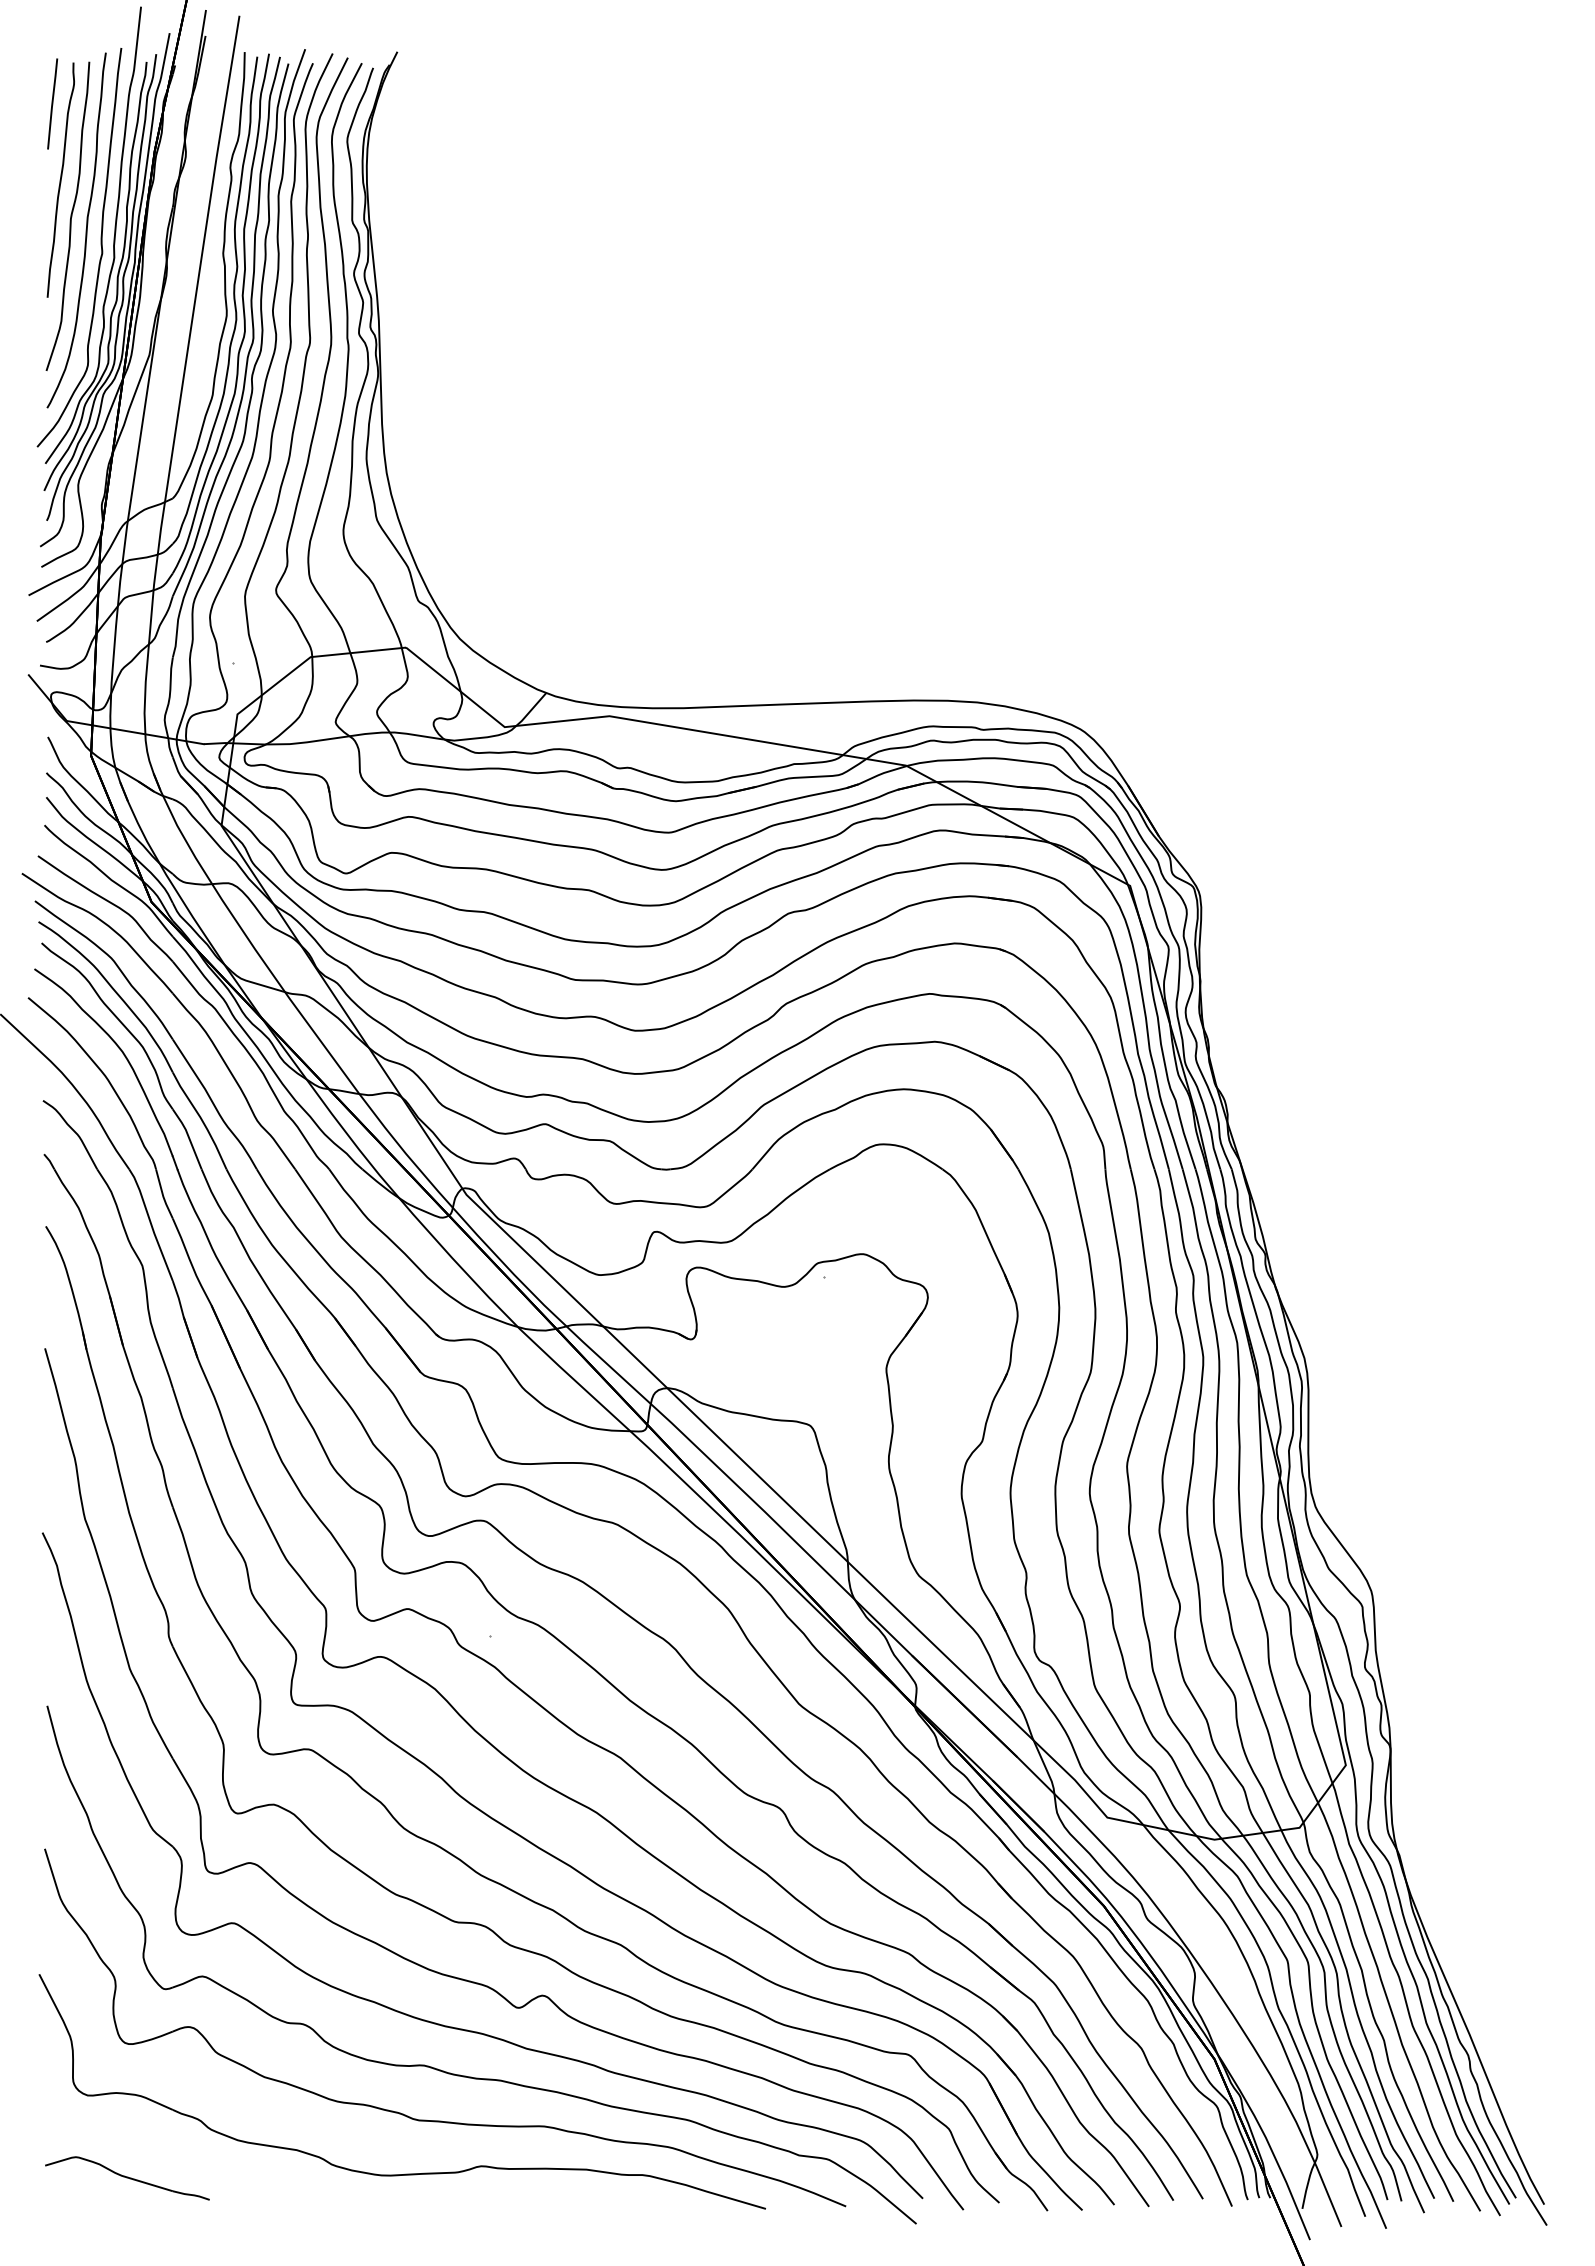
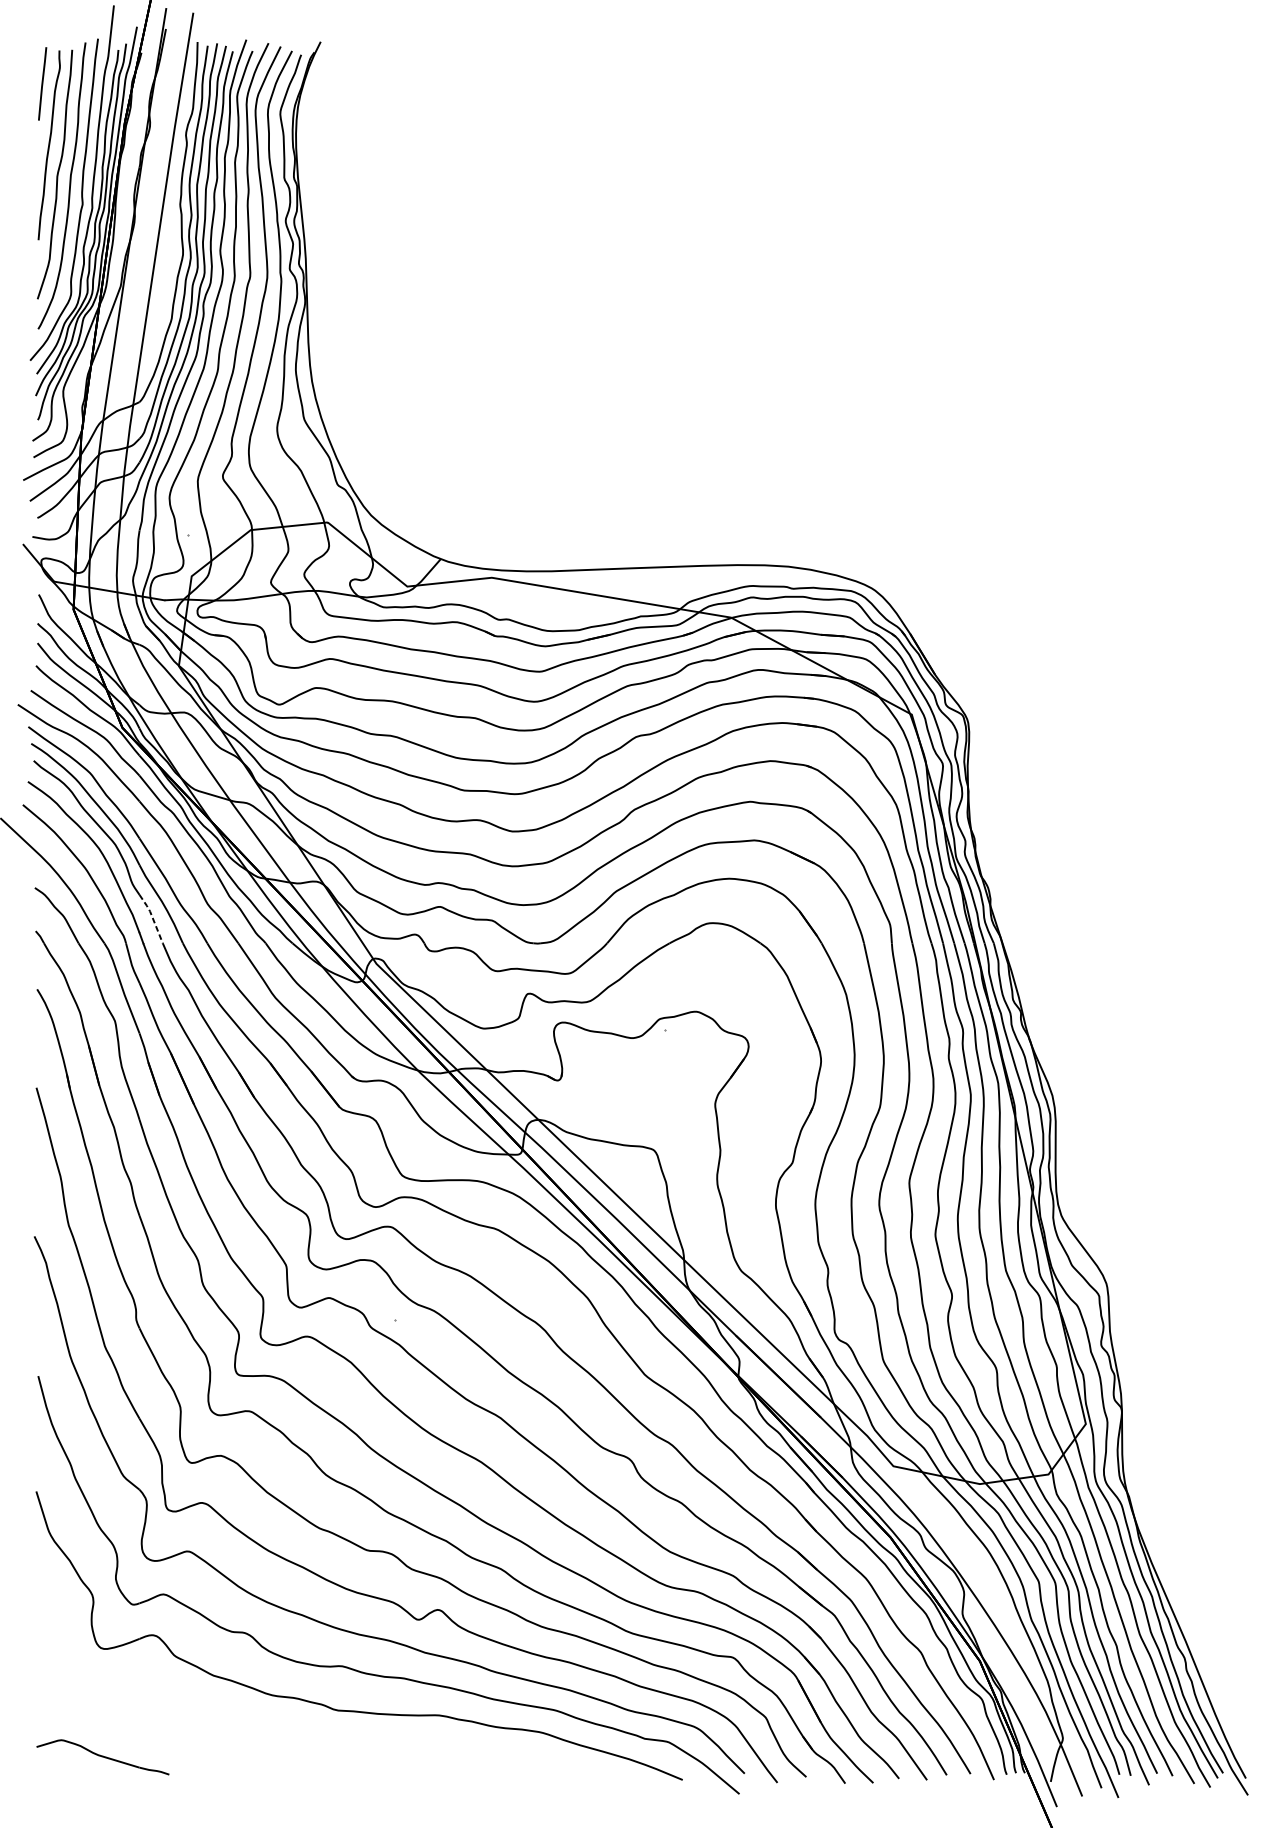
line: (188, 1137) -> (152, 917), solid -> dashed
part: (405, 2173) -> (327, 1753), removed

